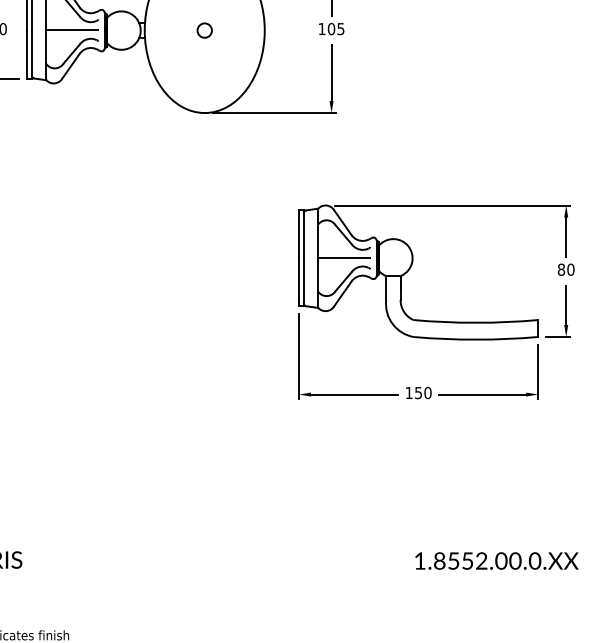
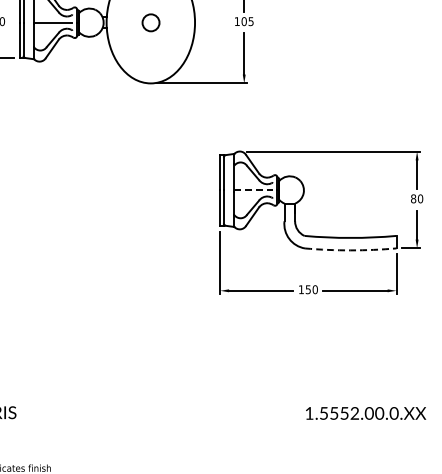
circle: (204, 30) -> (150, 22), size x1.6
line: (345, 258) -> (254, 190), solid -> dashed
arc: (475, 339) -> (350, 250), solid -> dashed
text: (439, 561) -> (323, 413), 1.8552.00.0.XX -> 1.5552.00.0.XX

